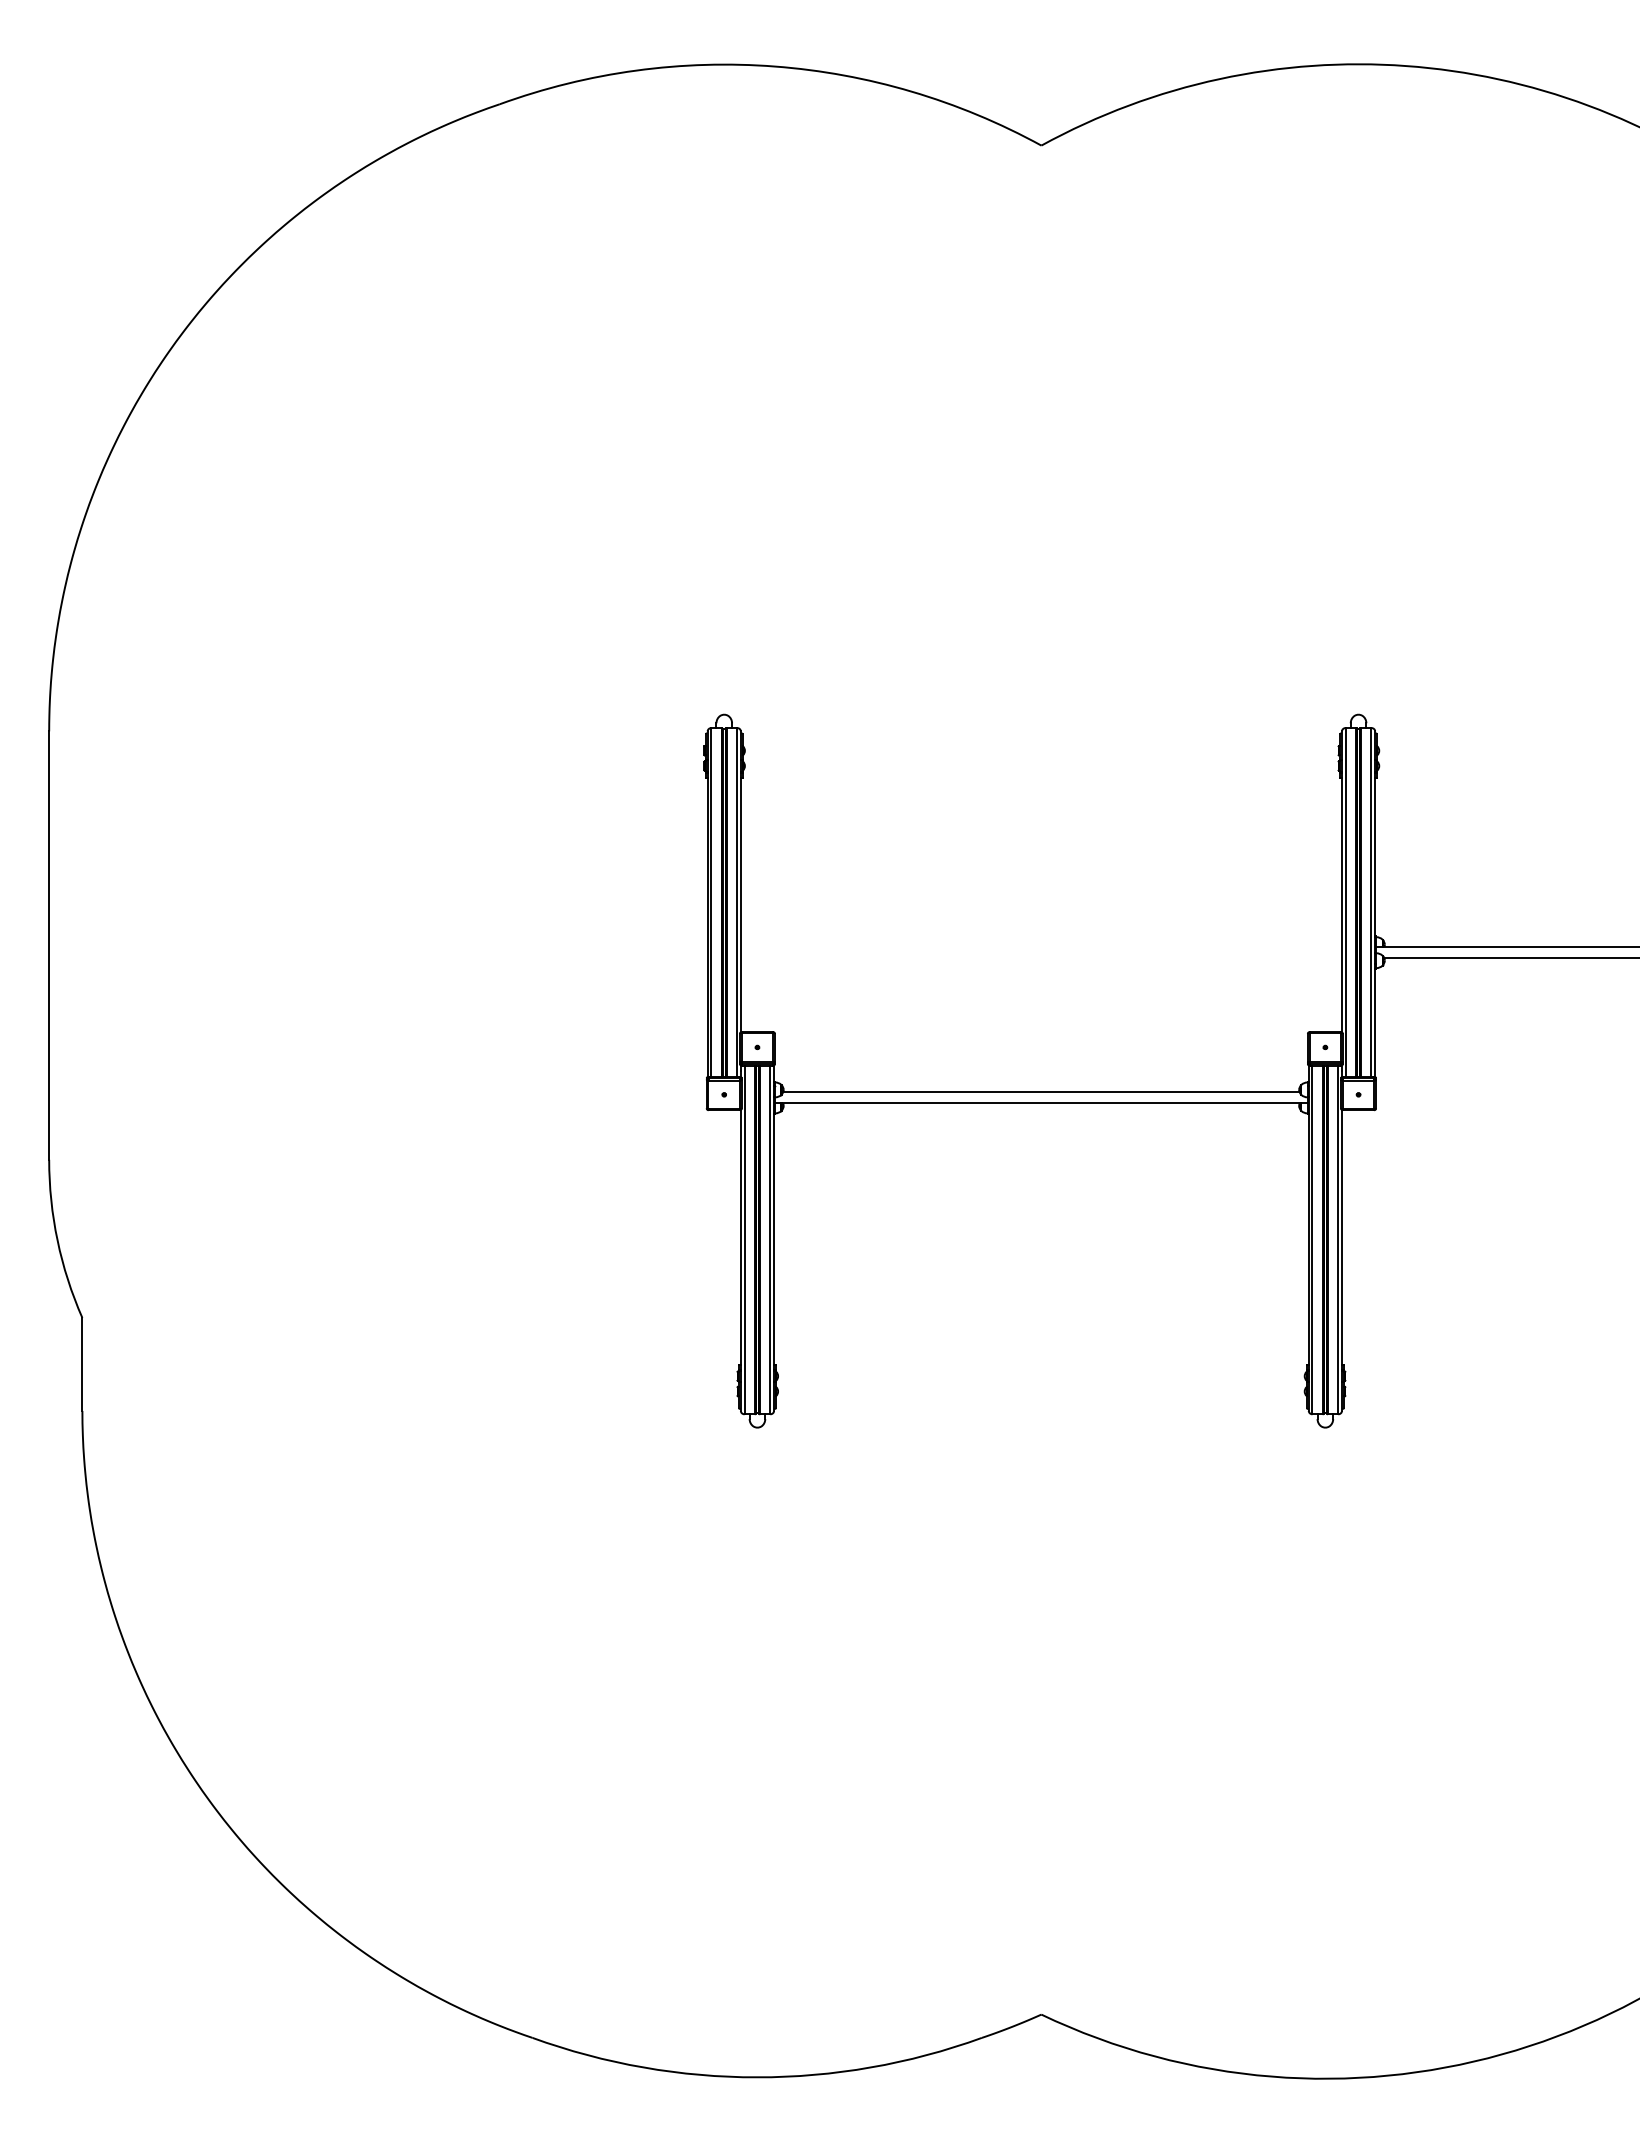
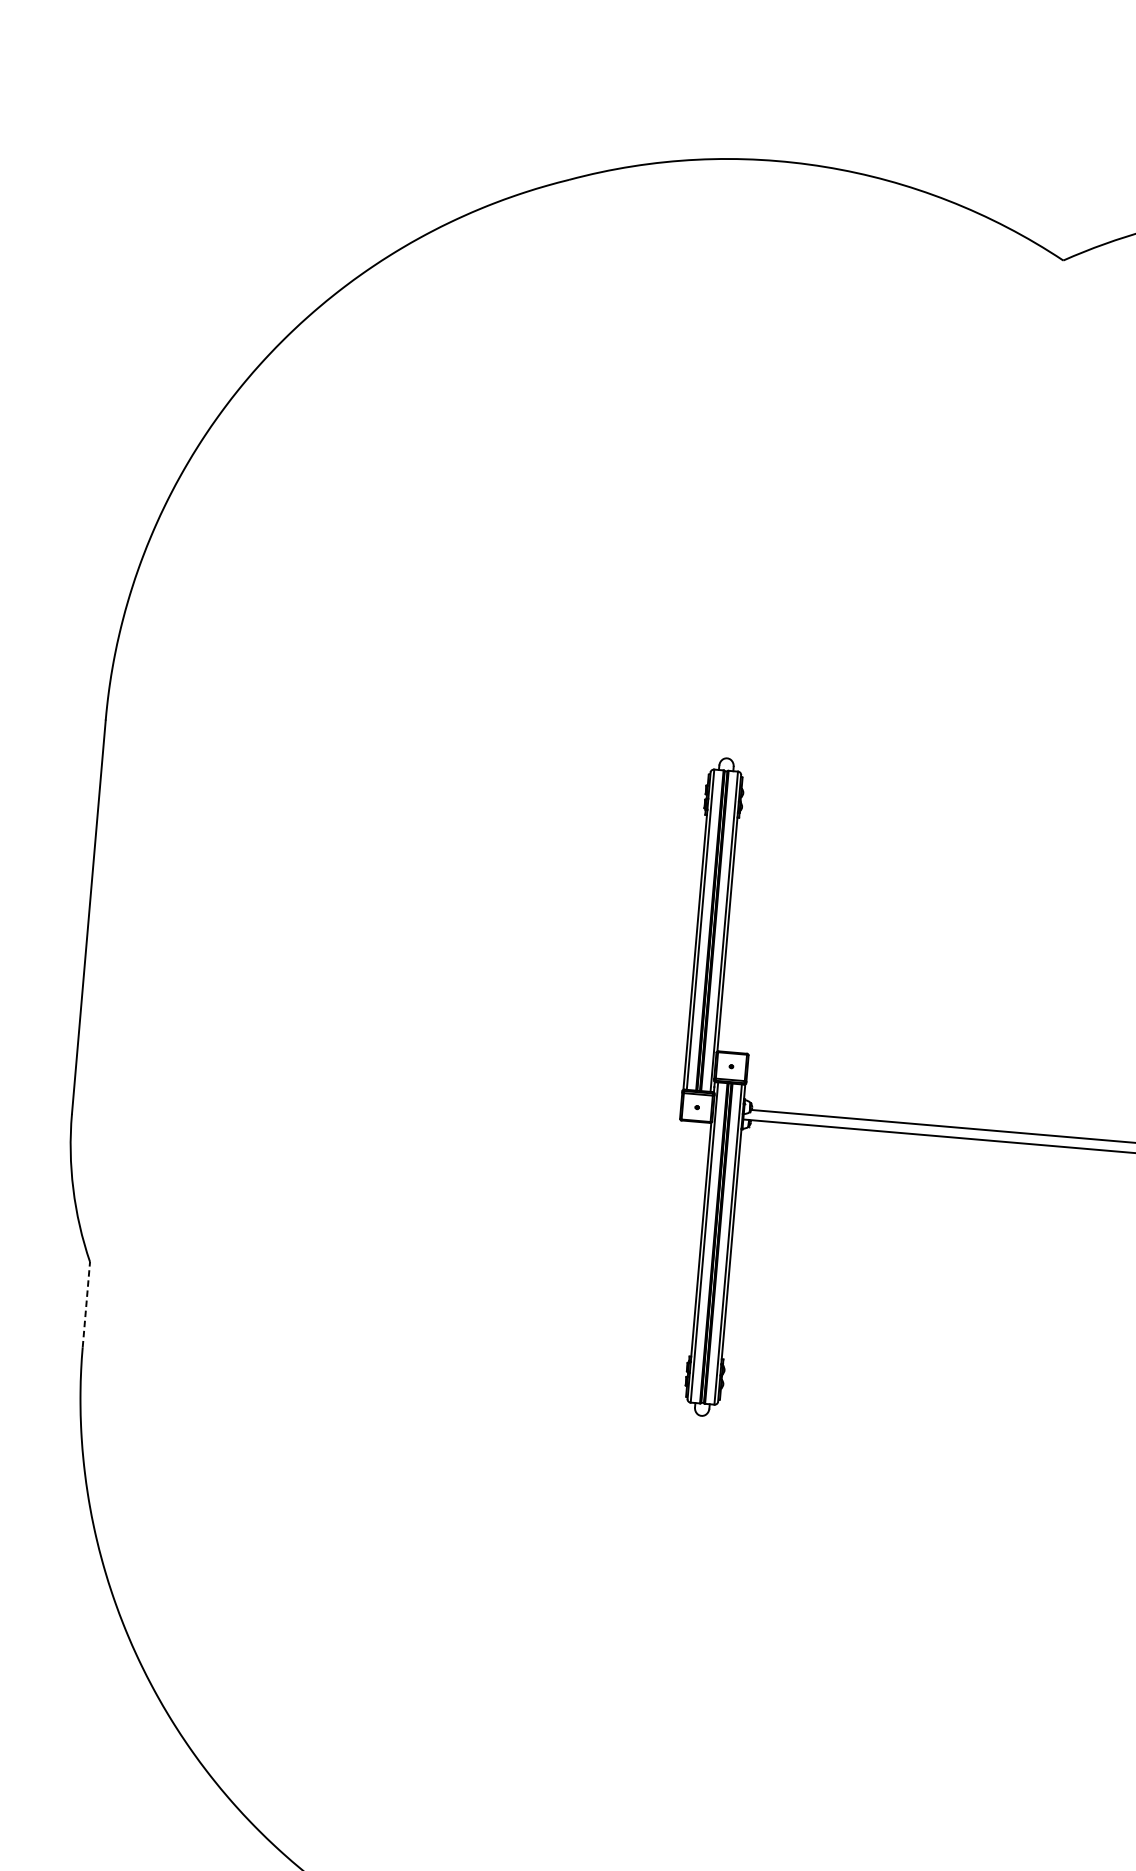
line: (82, 1364) -> (86, 1304), solid -> dashed

